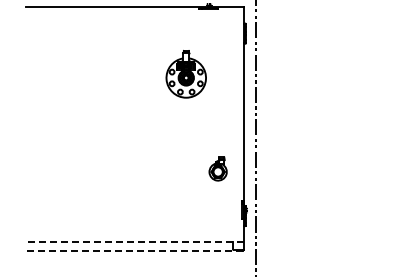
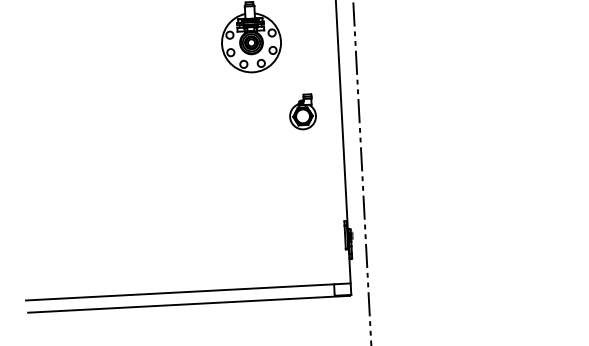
part: (217, 168) -> (301, 111), moved
line: (135, 242) -> (188, 292), dashed -> solid
line: (135, 250) -> (189, 304), dashed -> solid

